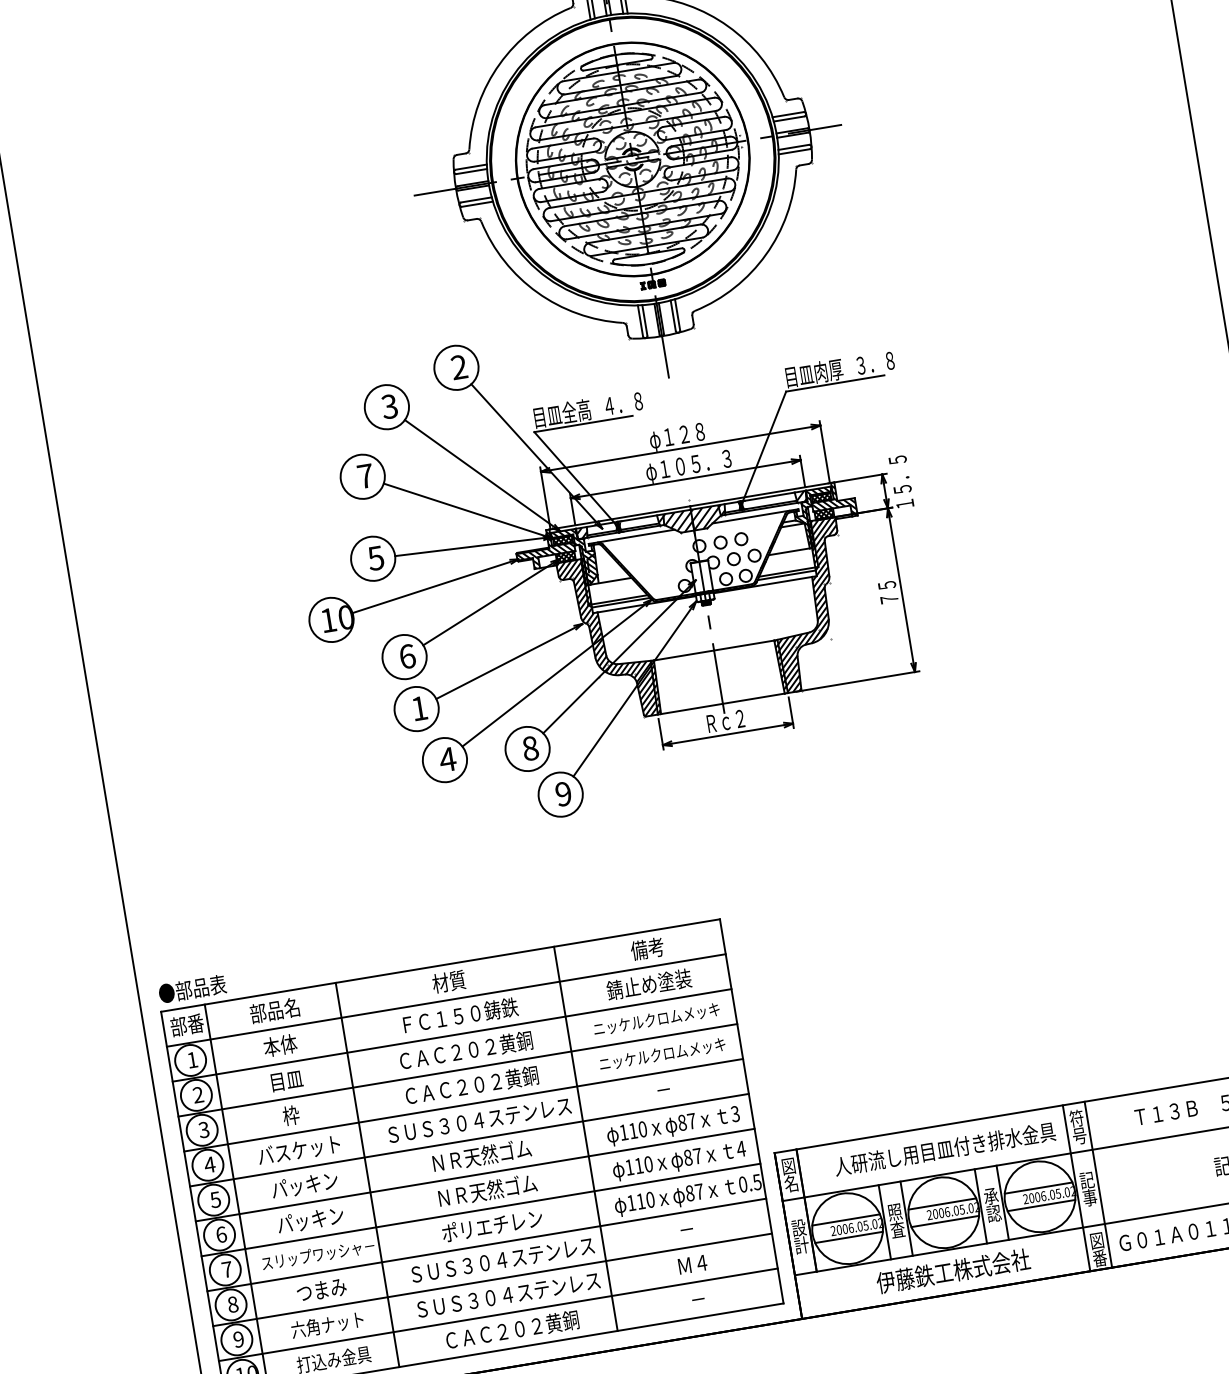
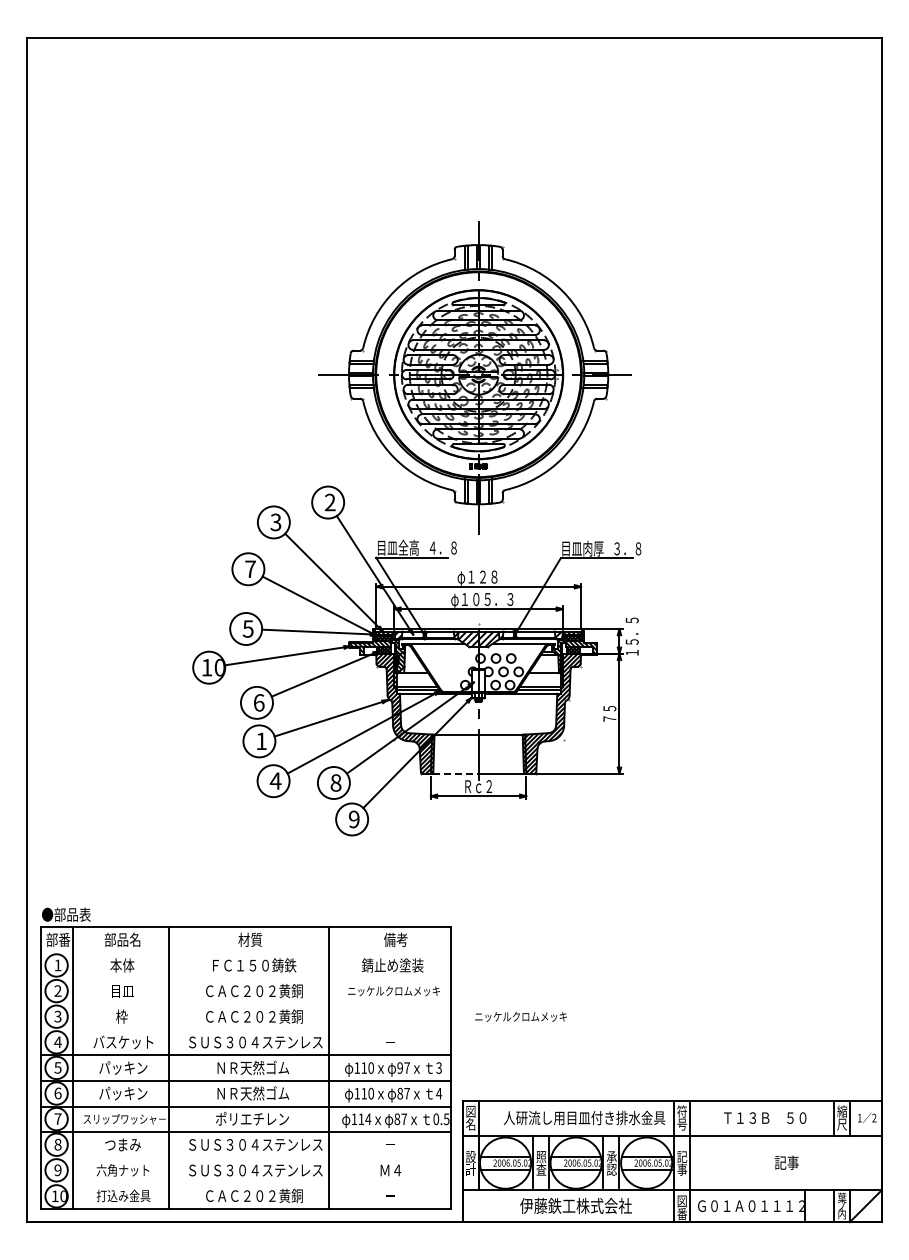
line: (691, 708) -> (455, 773), solid -> dashed
line: (446, 999) -> (246, 952), removed
line: (452, 1035) -> (246, 978), removed
text: (661, 1053) -> (520, 1016), moved
line: (458, 1070) -> (246, 1004), removed
line: (464, 1104) -> (246, 1029), removed
text: (681, 1122) -> (399, 1067), 87 -> 97
text: (650, 1200) -> (368, 1119), 110 -> 114
line: (492, 1279) -> (246, 1157), removed
line: (498, 1314) -> (246, 1183), removed

